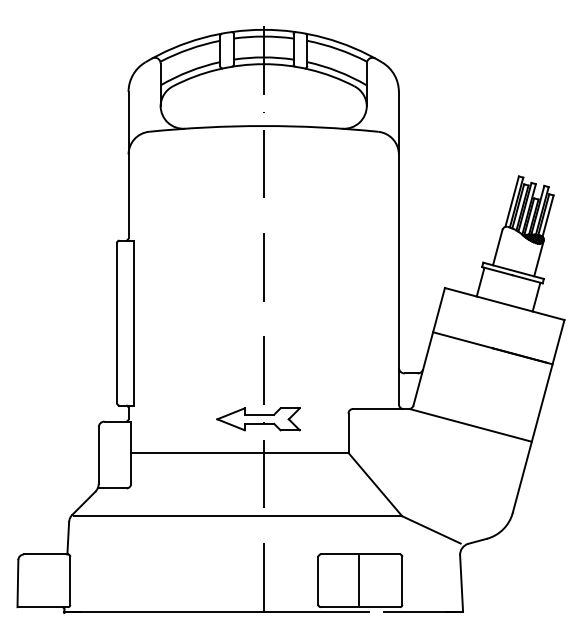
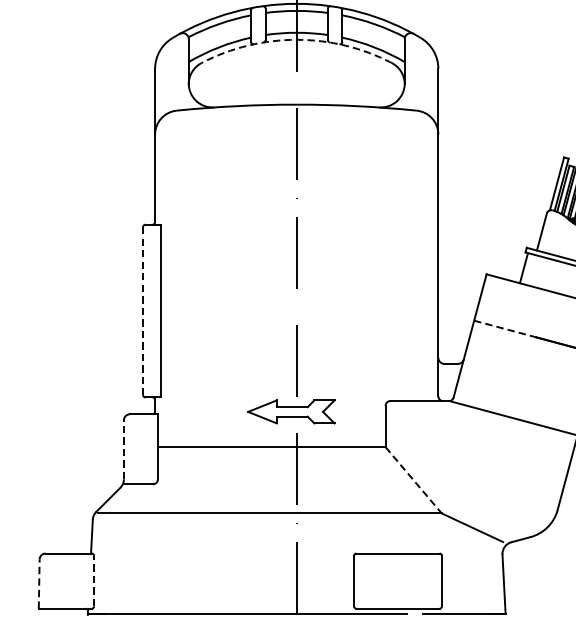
arc: (263, 64) -> (296, 40), solid -> dashed
line: (117, 323) -> (143, 311), solid -> dashed
line: (462, 340) -> (504, 329), solid -> dashed
line: (98, 454) -> (123, 448), solid -> dashed
line: (375, 484) -> (413, 480), solid -> dashed
line: (70, 580) -> (94, 580), solid -> dashed
line: (359, 580) -> (397, 580), removed
line: (17, 583) -> (38, 583), solid -> dashed

